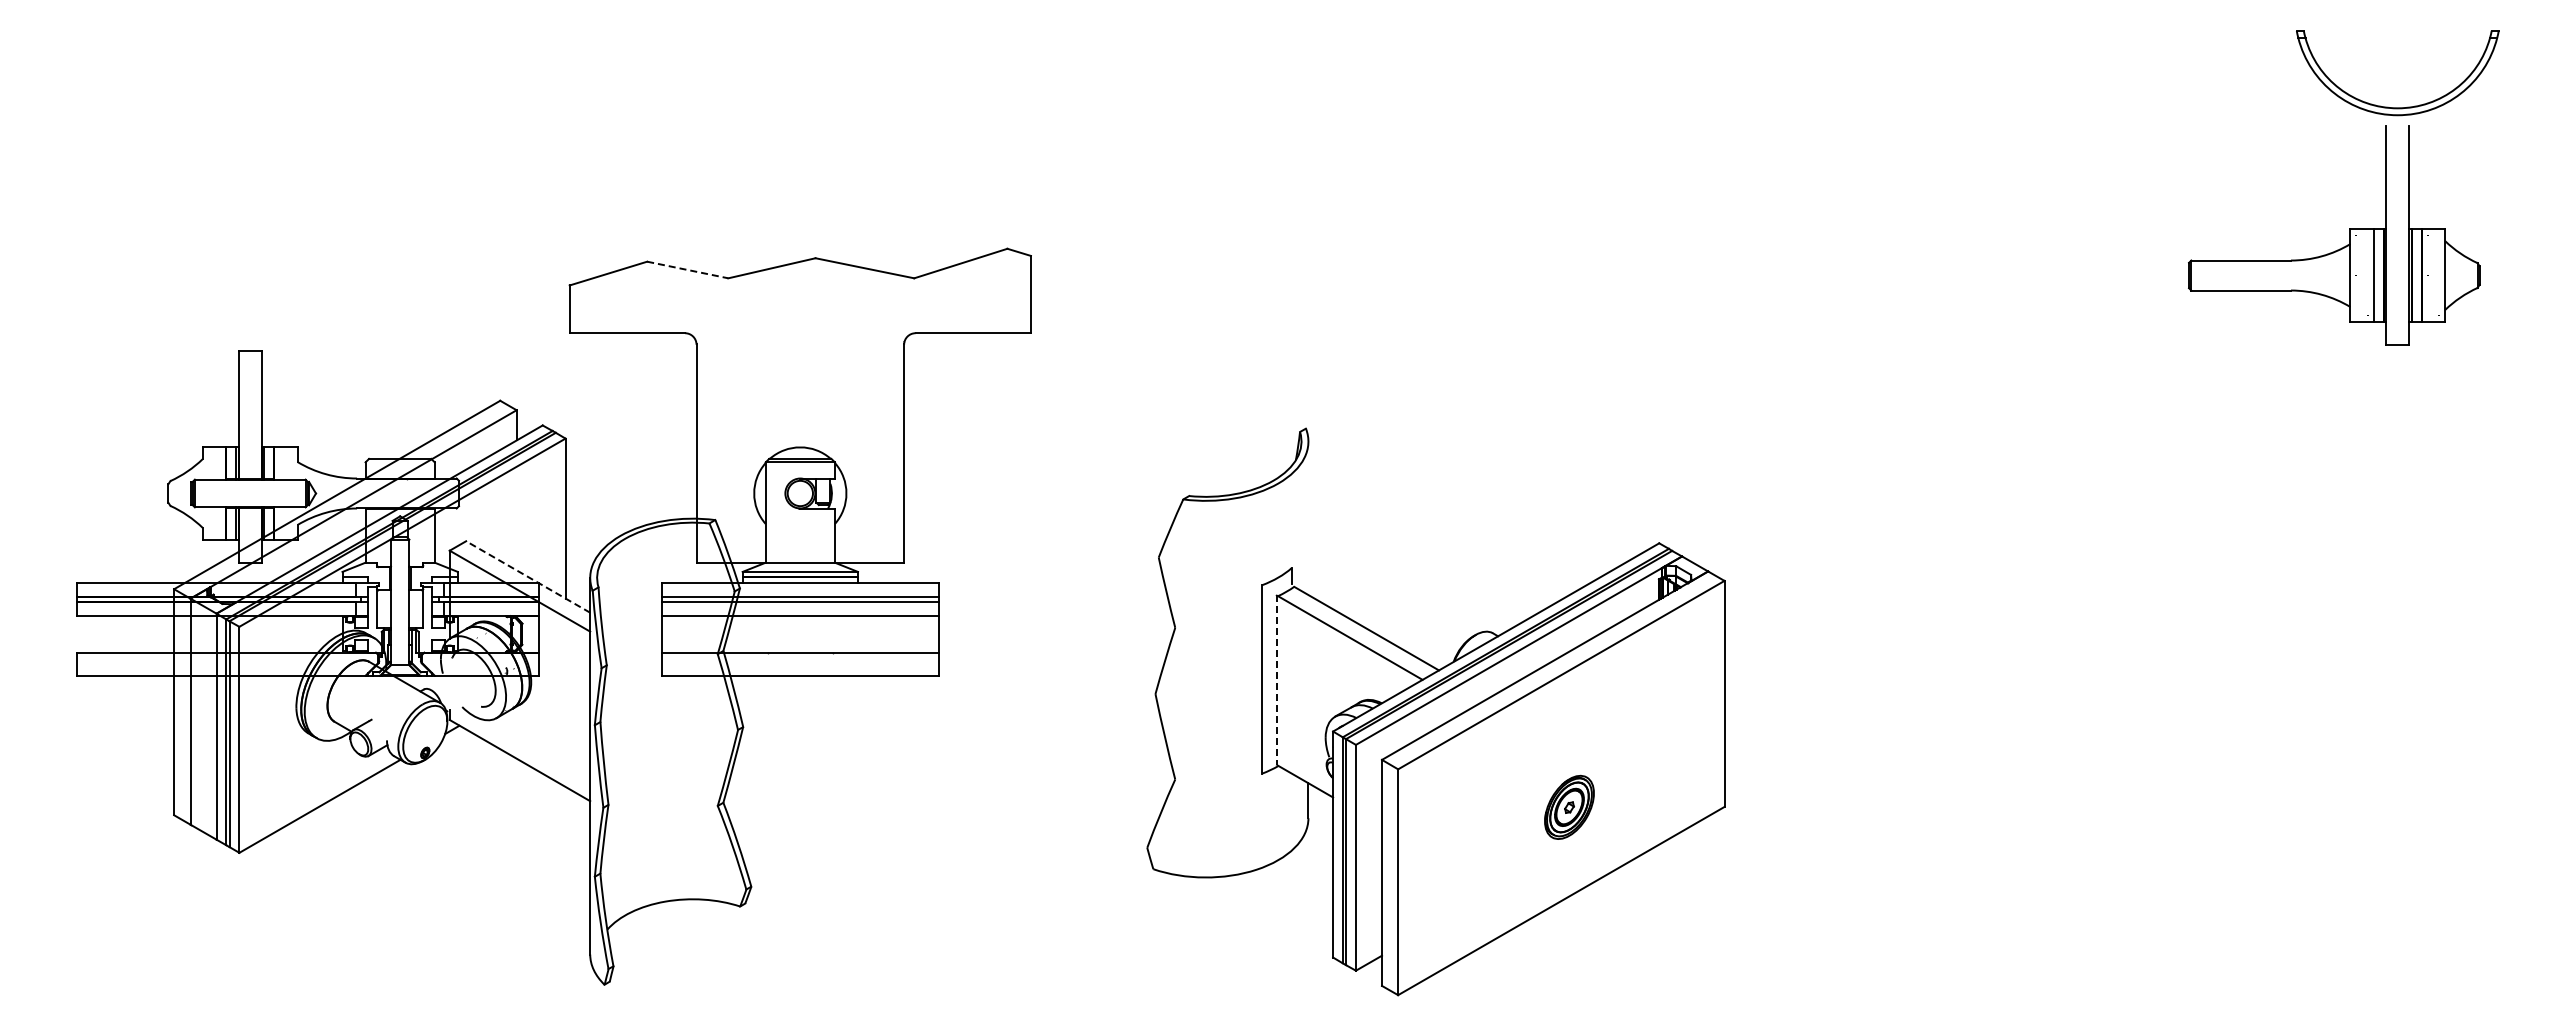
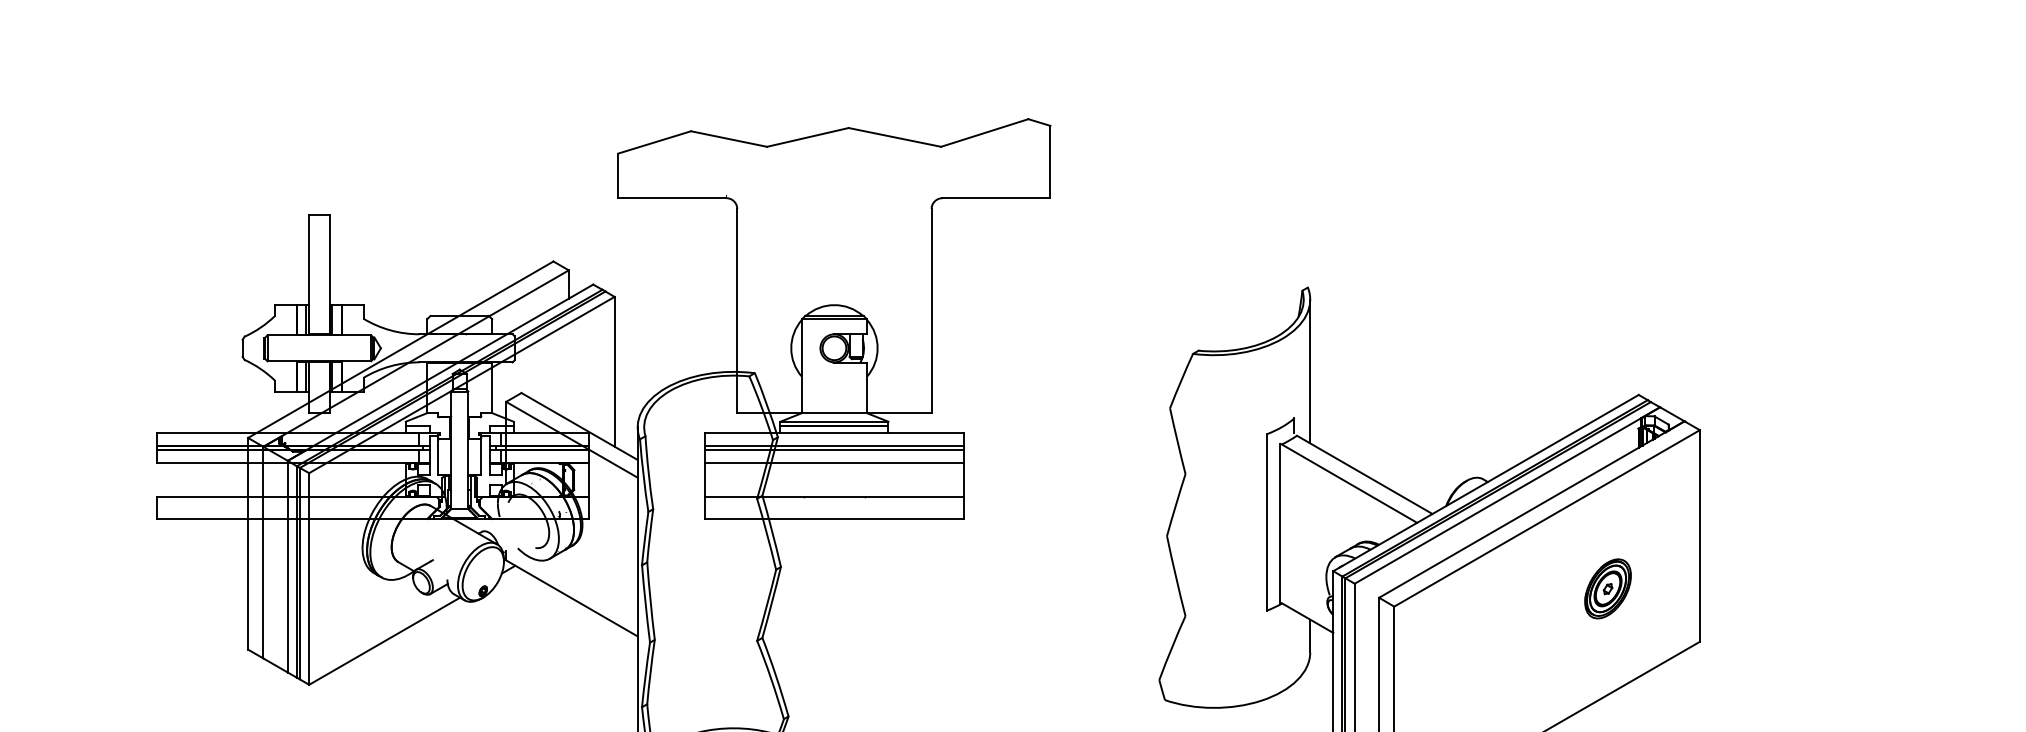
line: (688, 270) -> (729, 139), dashed -> solid
line: (1308, 517) -> (1310, 370), added
line: (528, 577) -> (579, 426), dashed -> solid
line: (1276, 680) -> (1280, 523), dashed -> solid
part: (1569, 806) -> (1608, 588), moved

